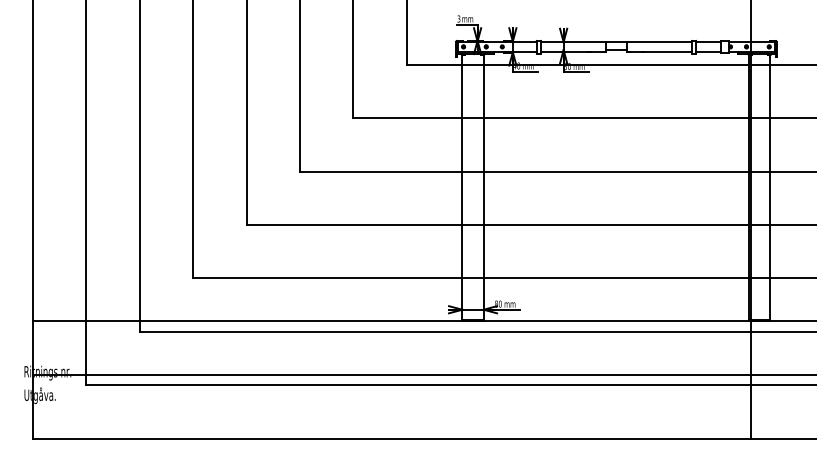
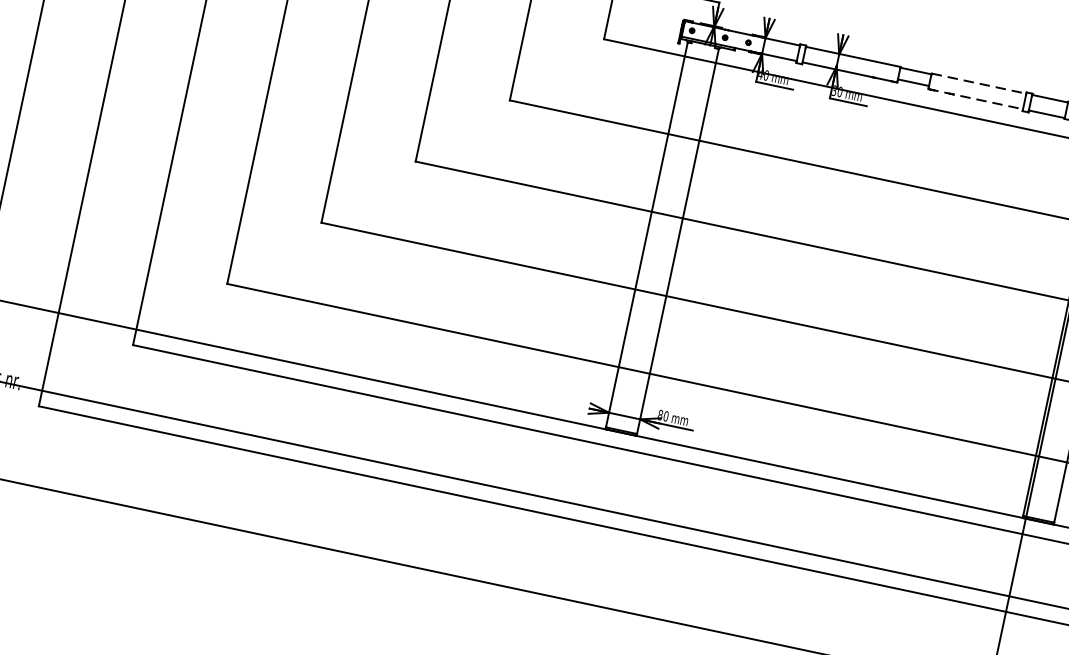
line: (659, 41) -> (978, 83), solid -> dashed
line: (659, 52) -> (975, 99), solid -> dashed

